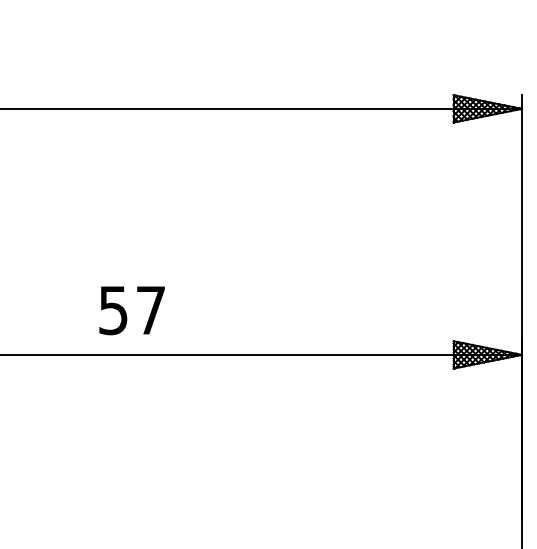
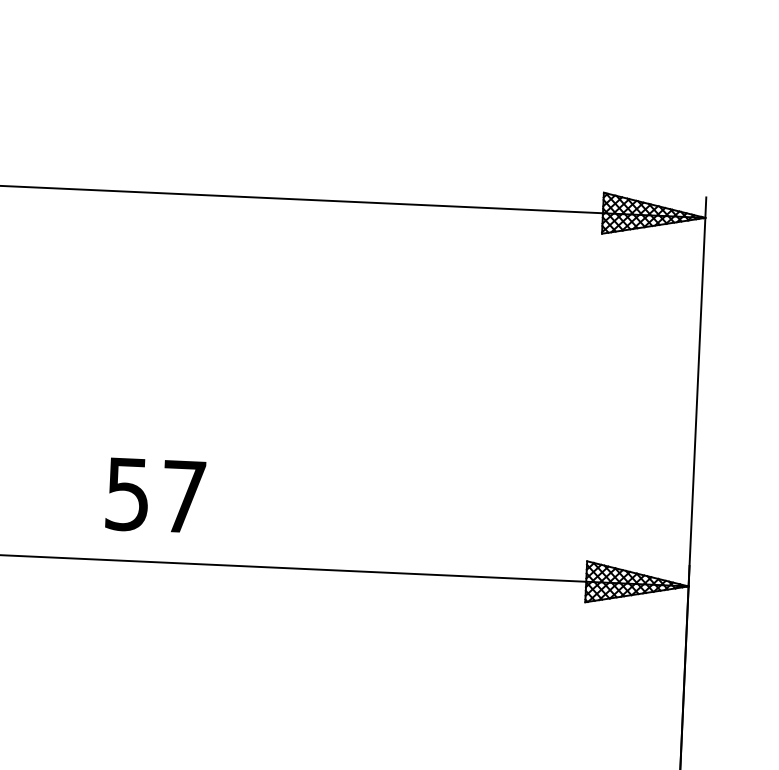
text: (131, 310) -> (154, 495), moved

